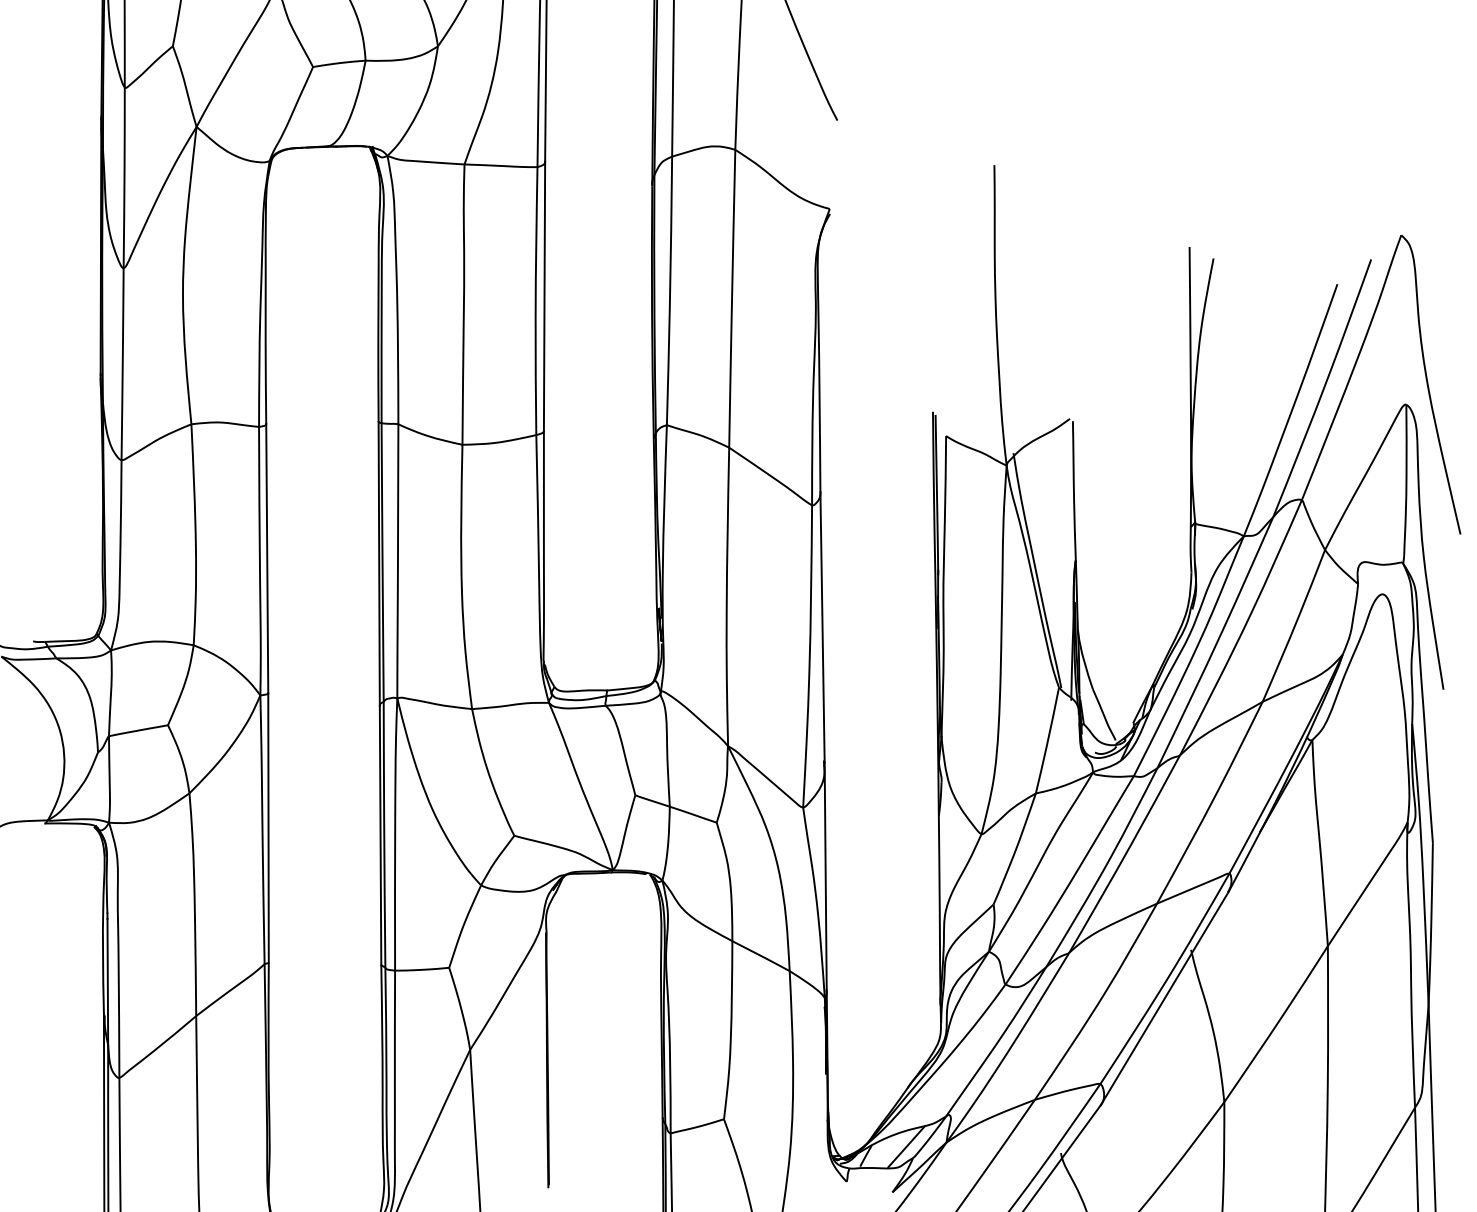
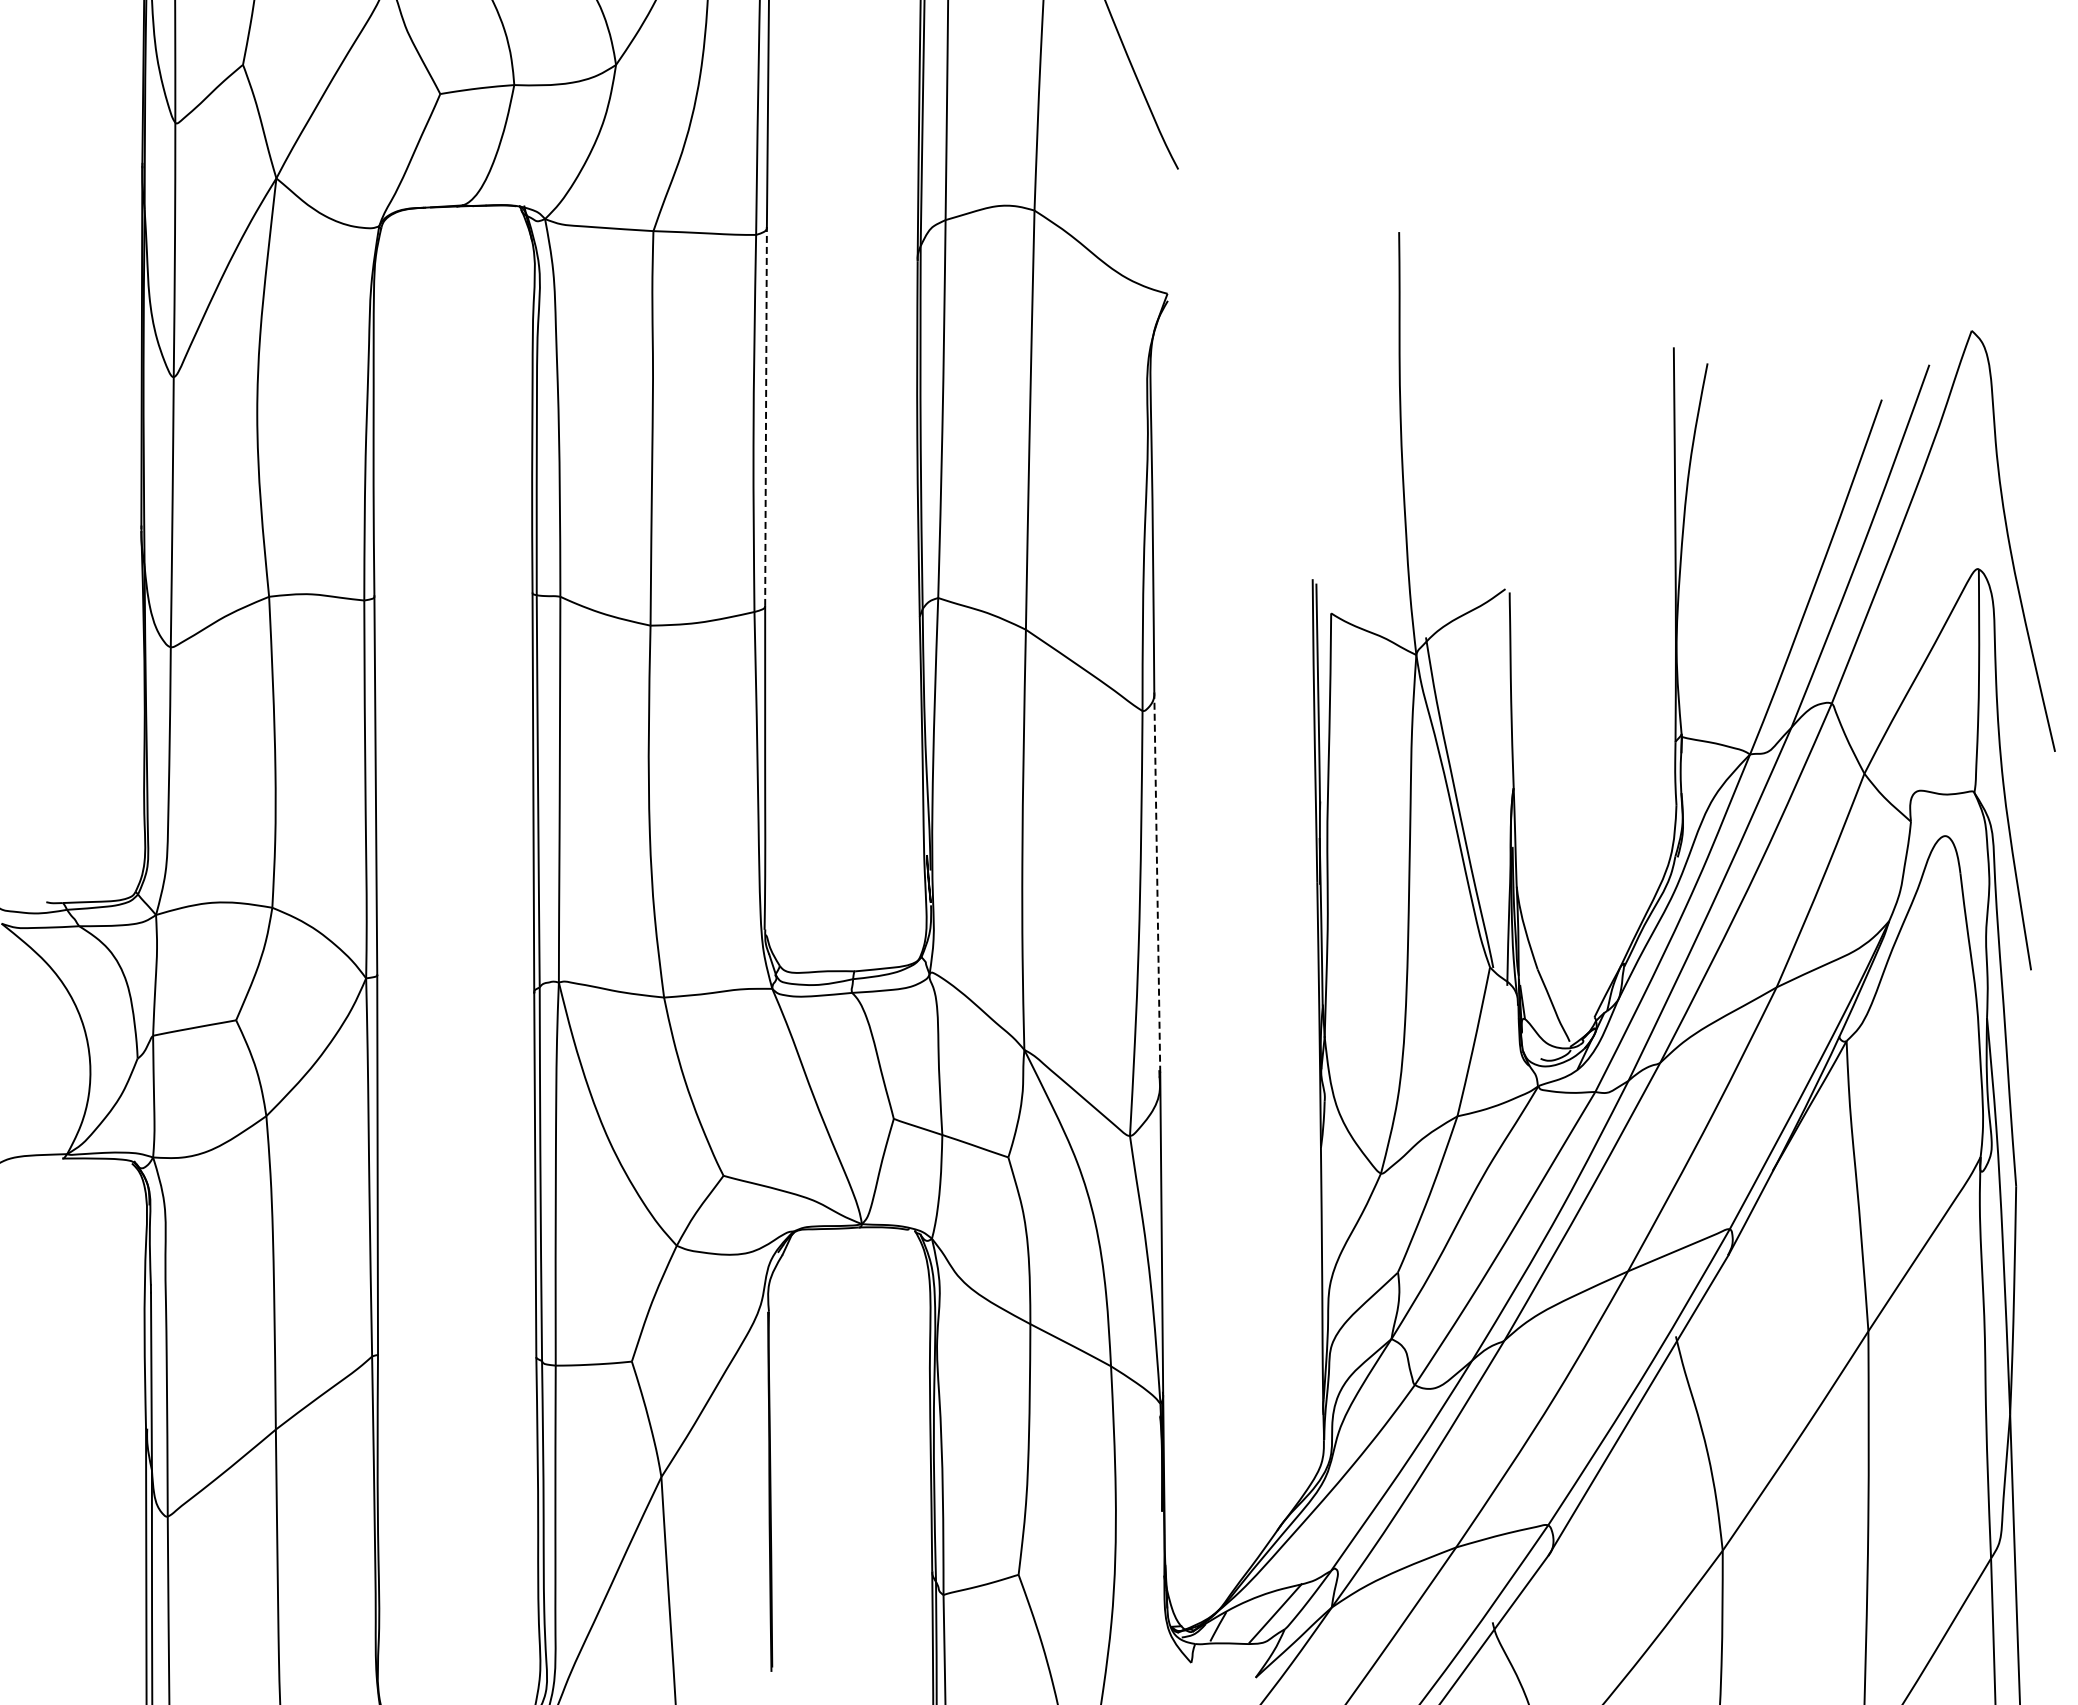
line: (544, 296) -> (766, 416), solid -> dashed
line: (822, 627) -> (1157, 882), solid -> dashed

